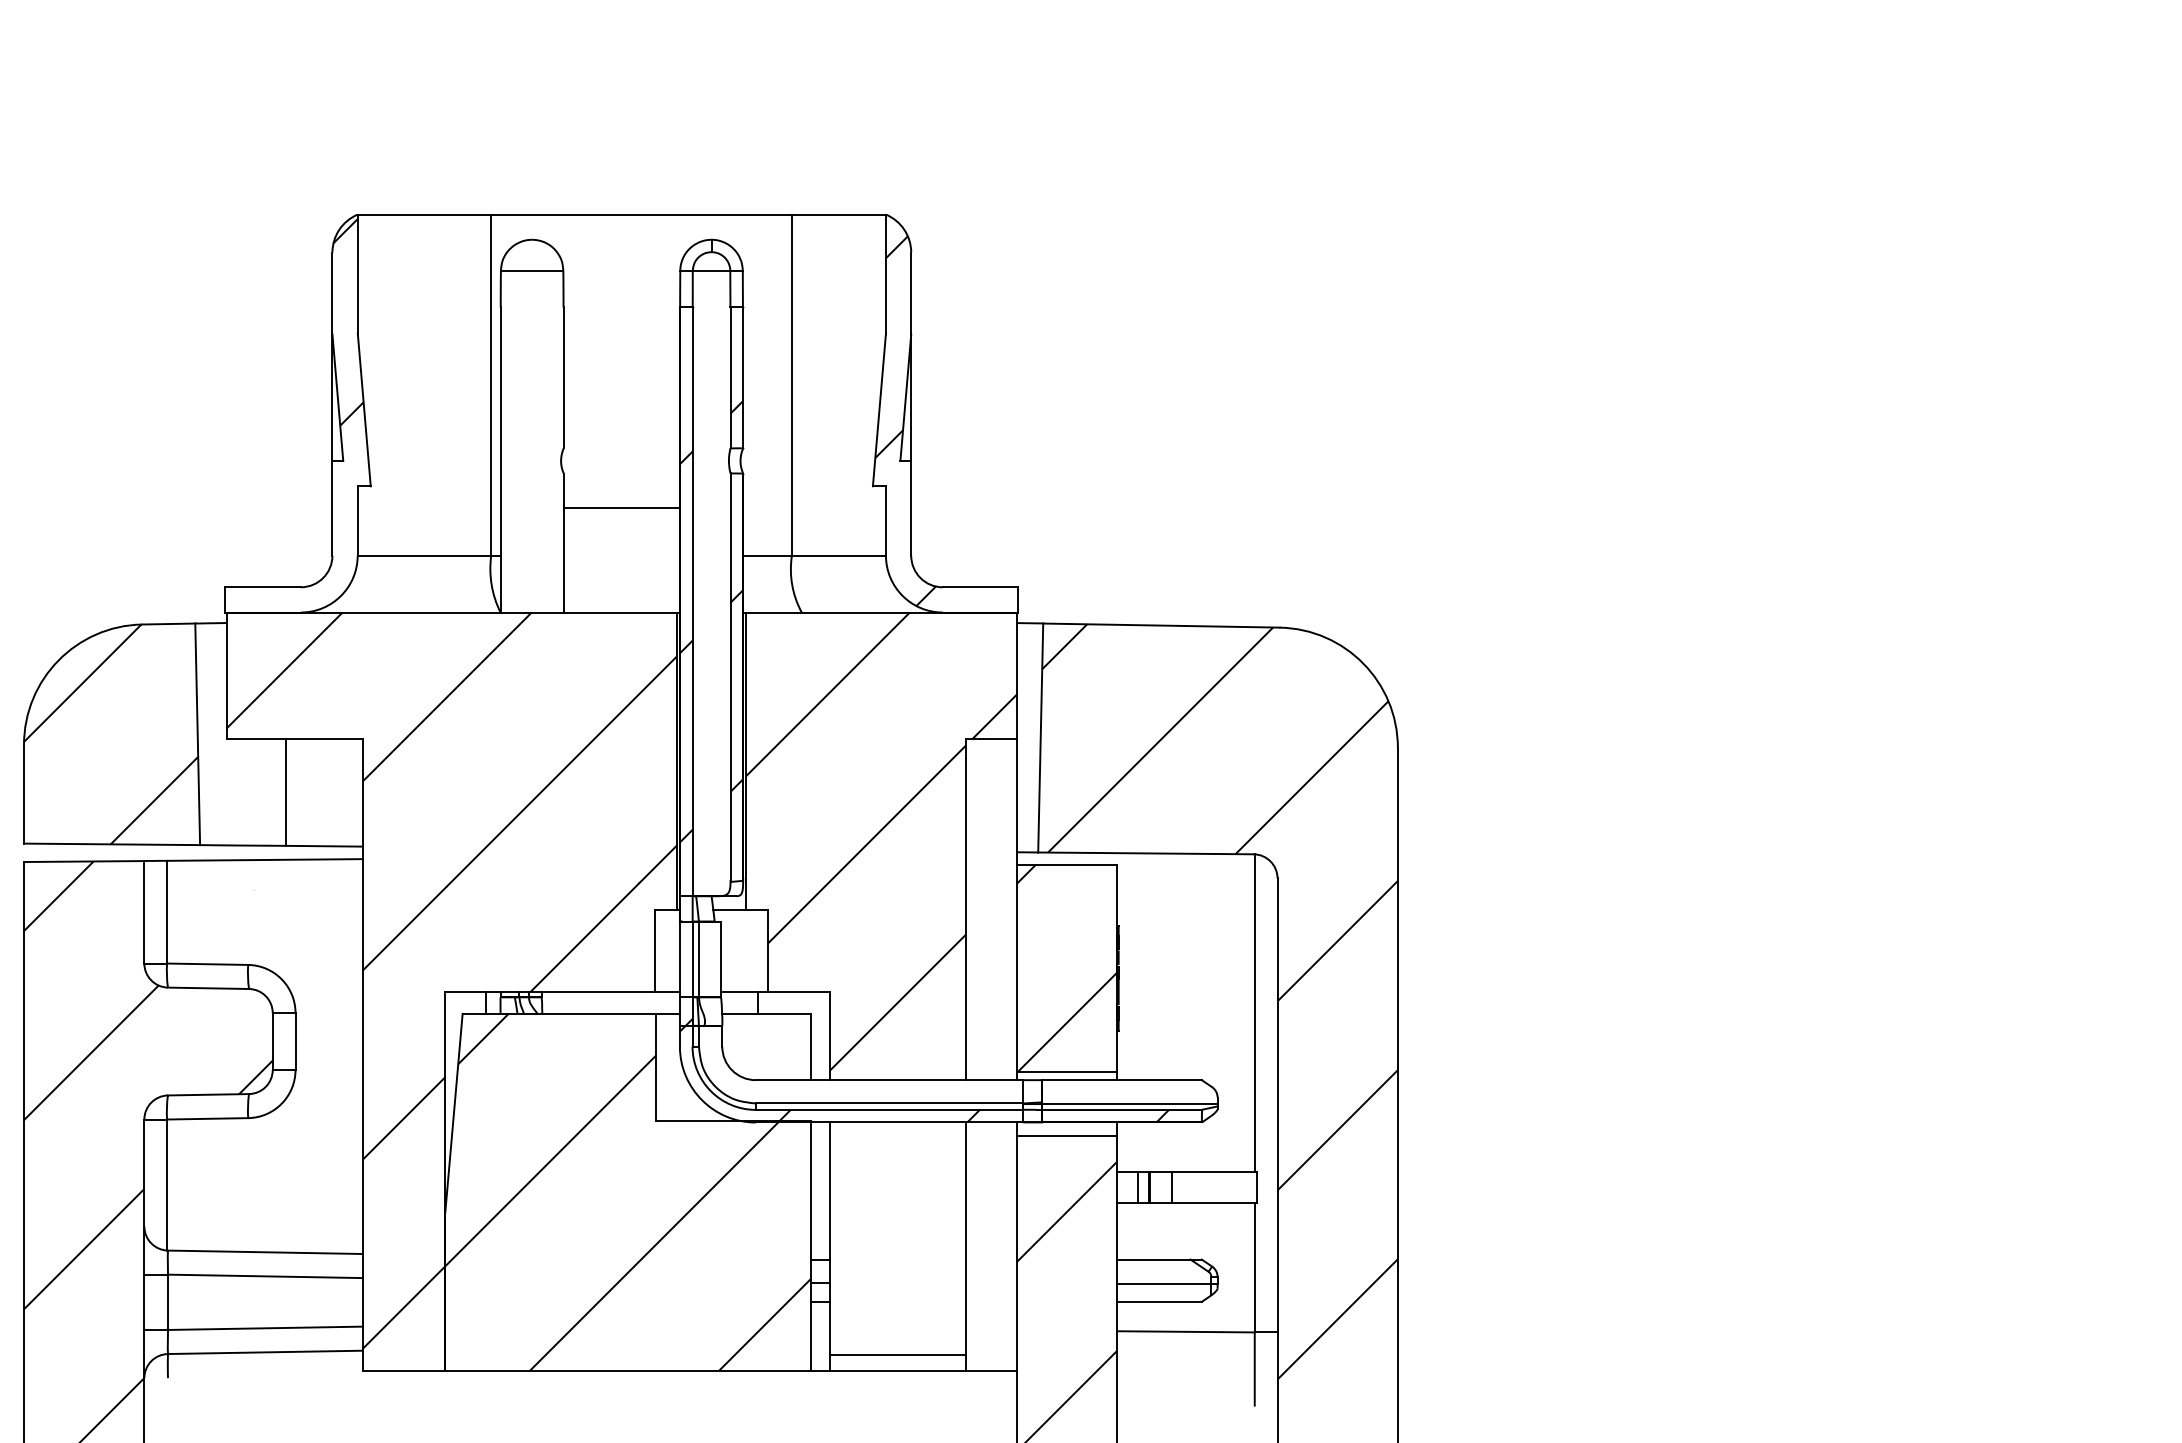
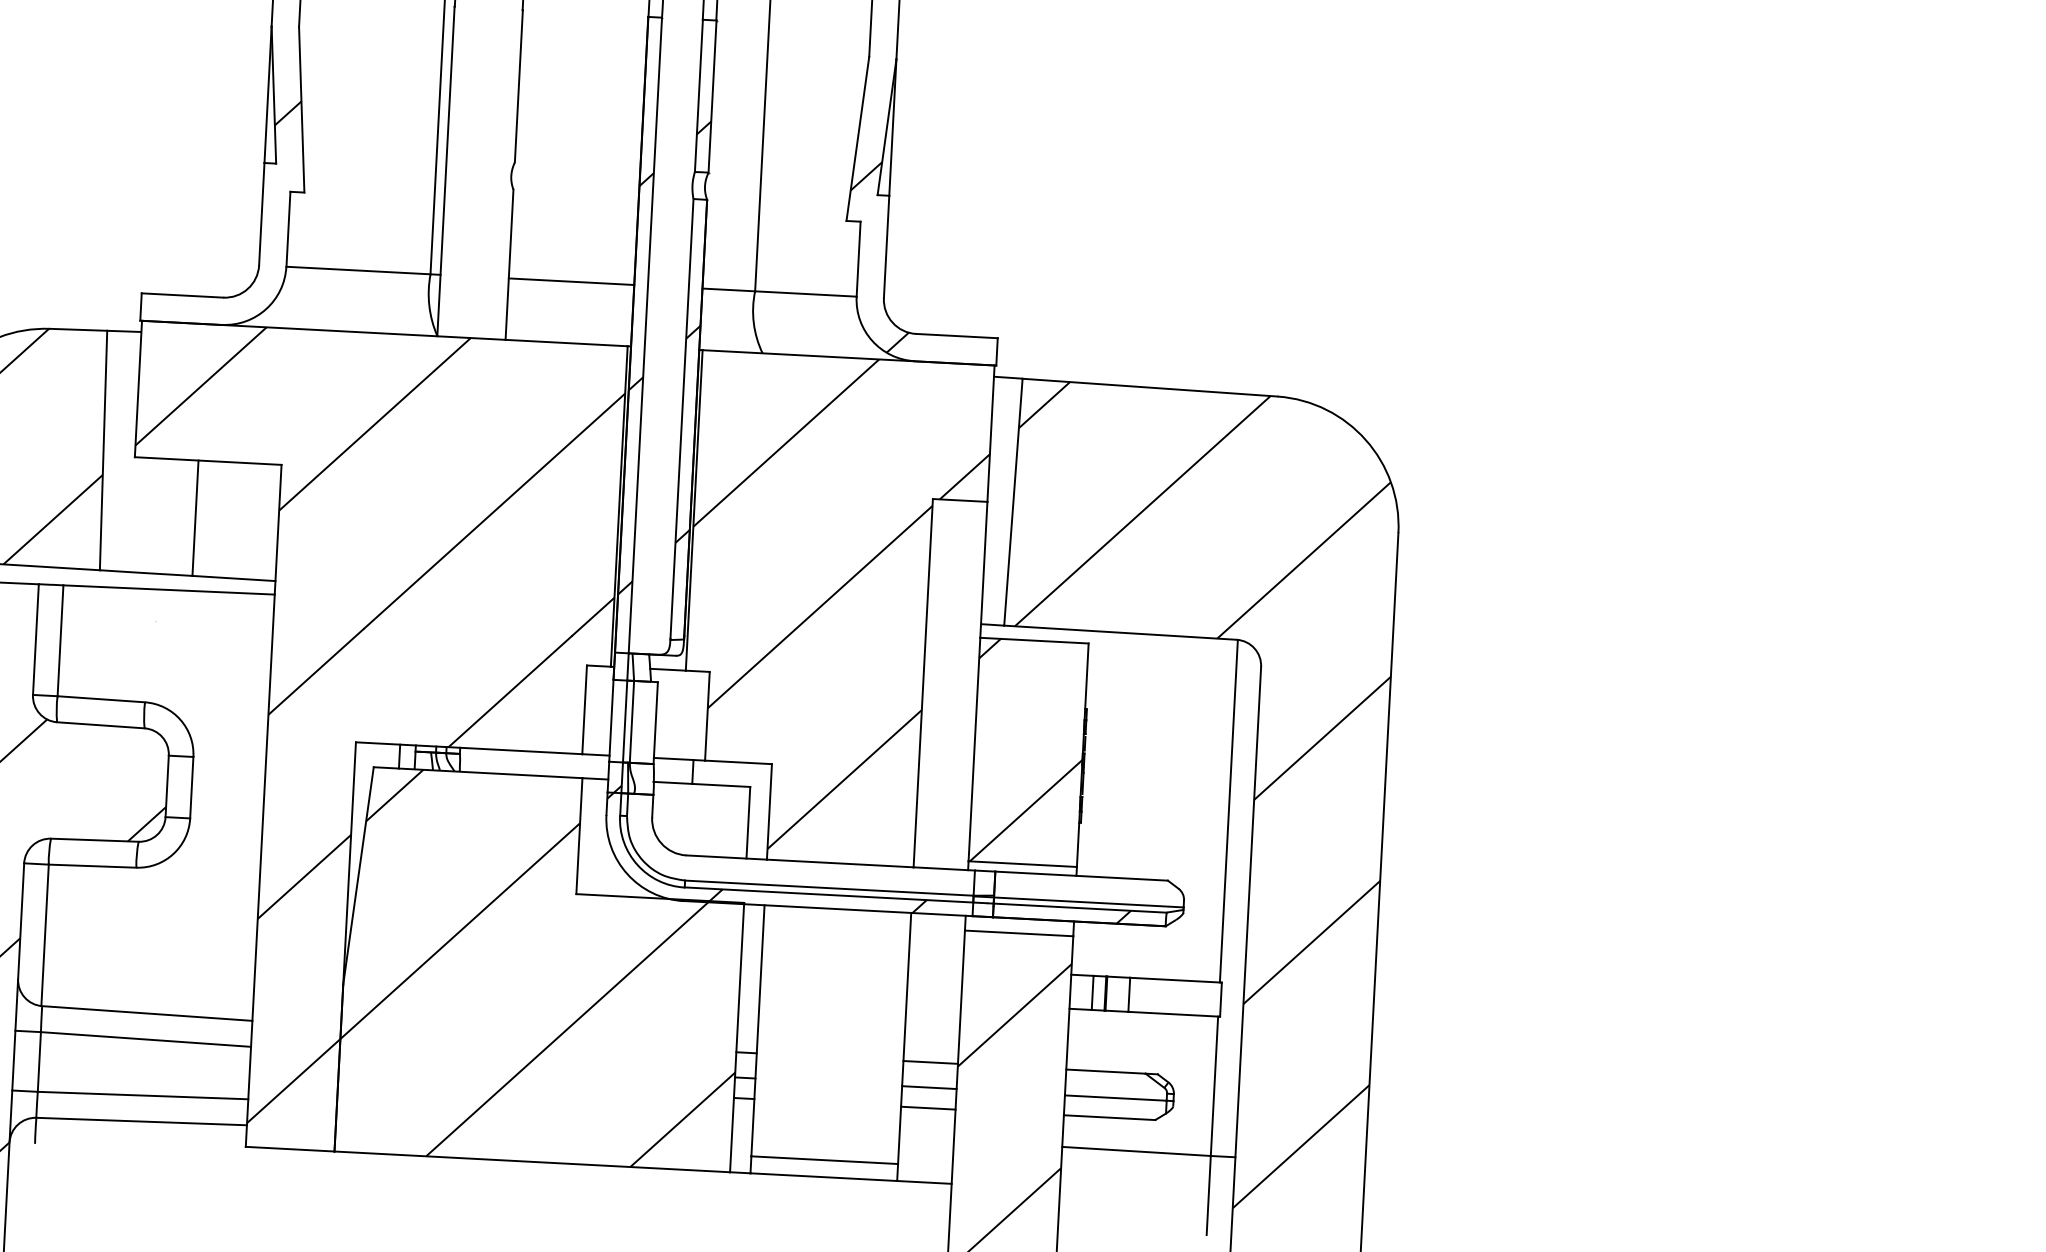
line: (621, 507) -> (571, 281), moved
line: (991, 1259) -> (930, 1062), added
line: (991, 1282) -> (929, 1087), added
line: (991, 1301) -> (928, 1107), added

